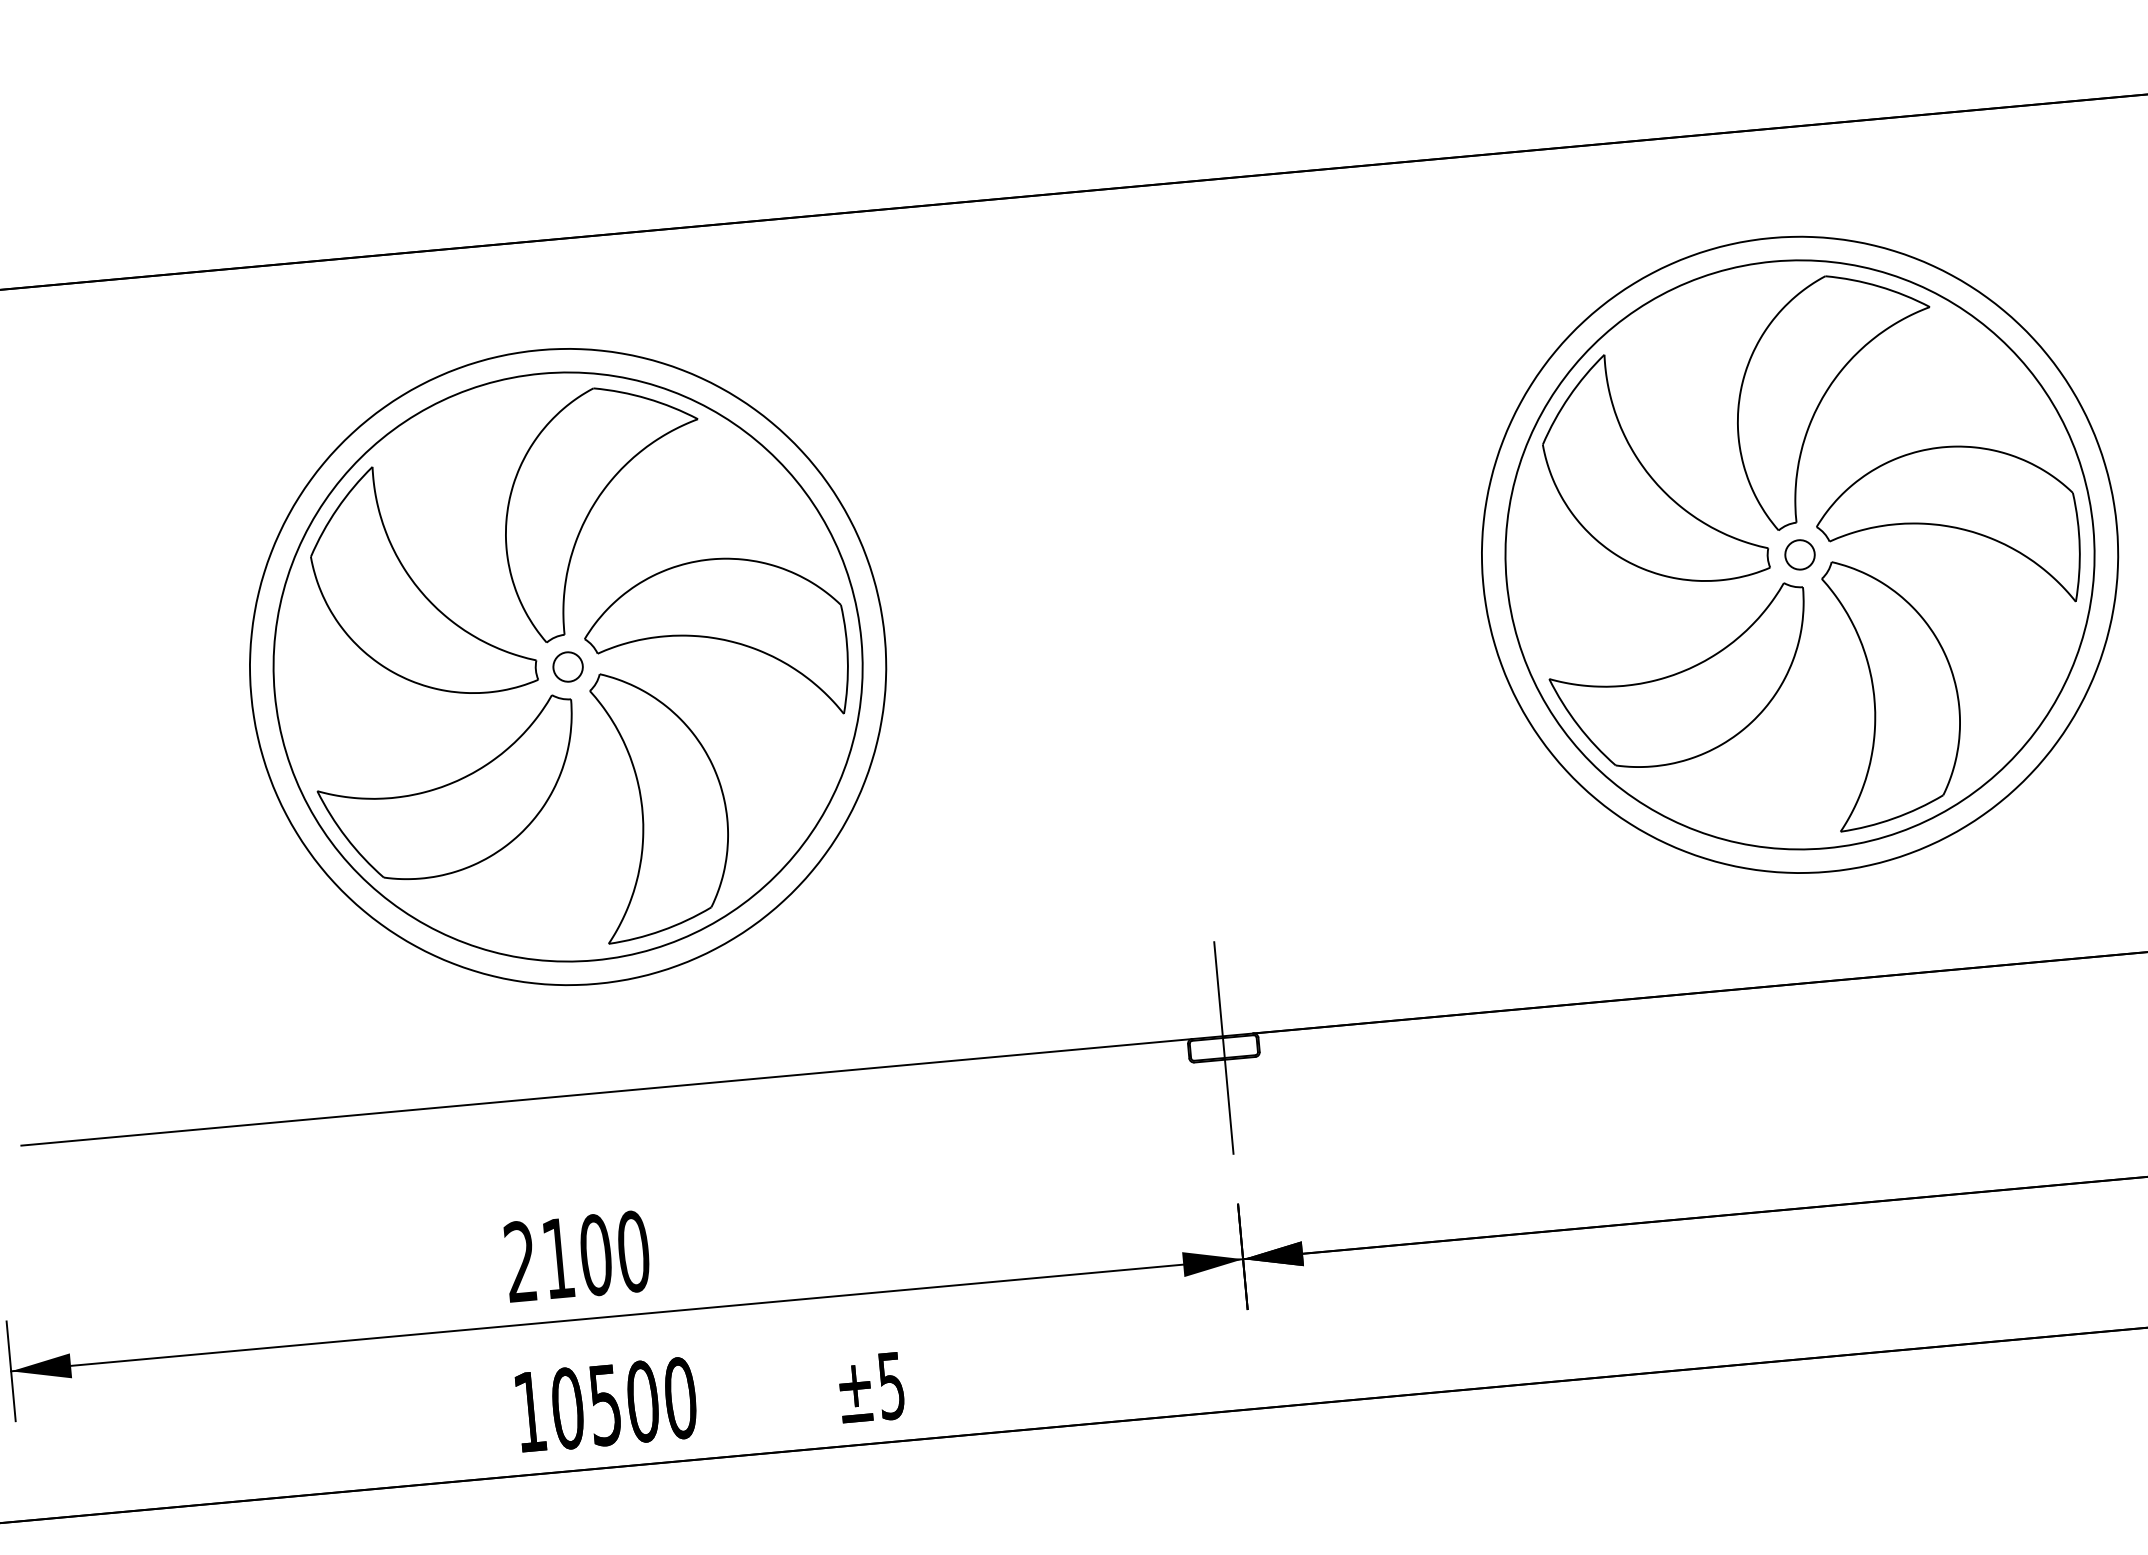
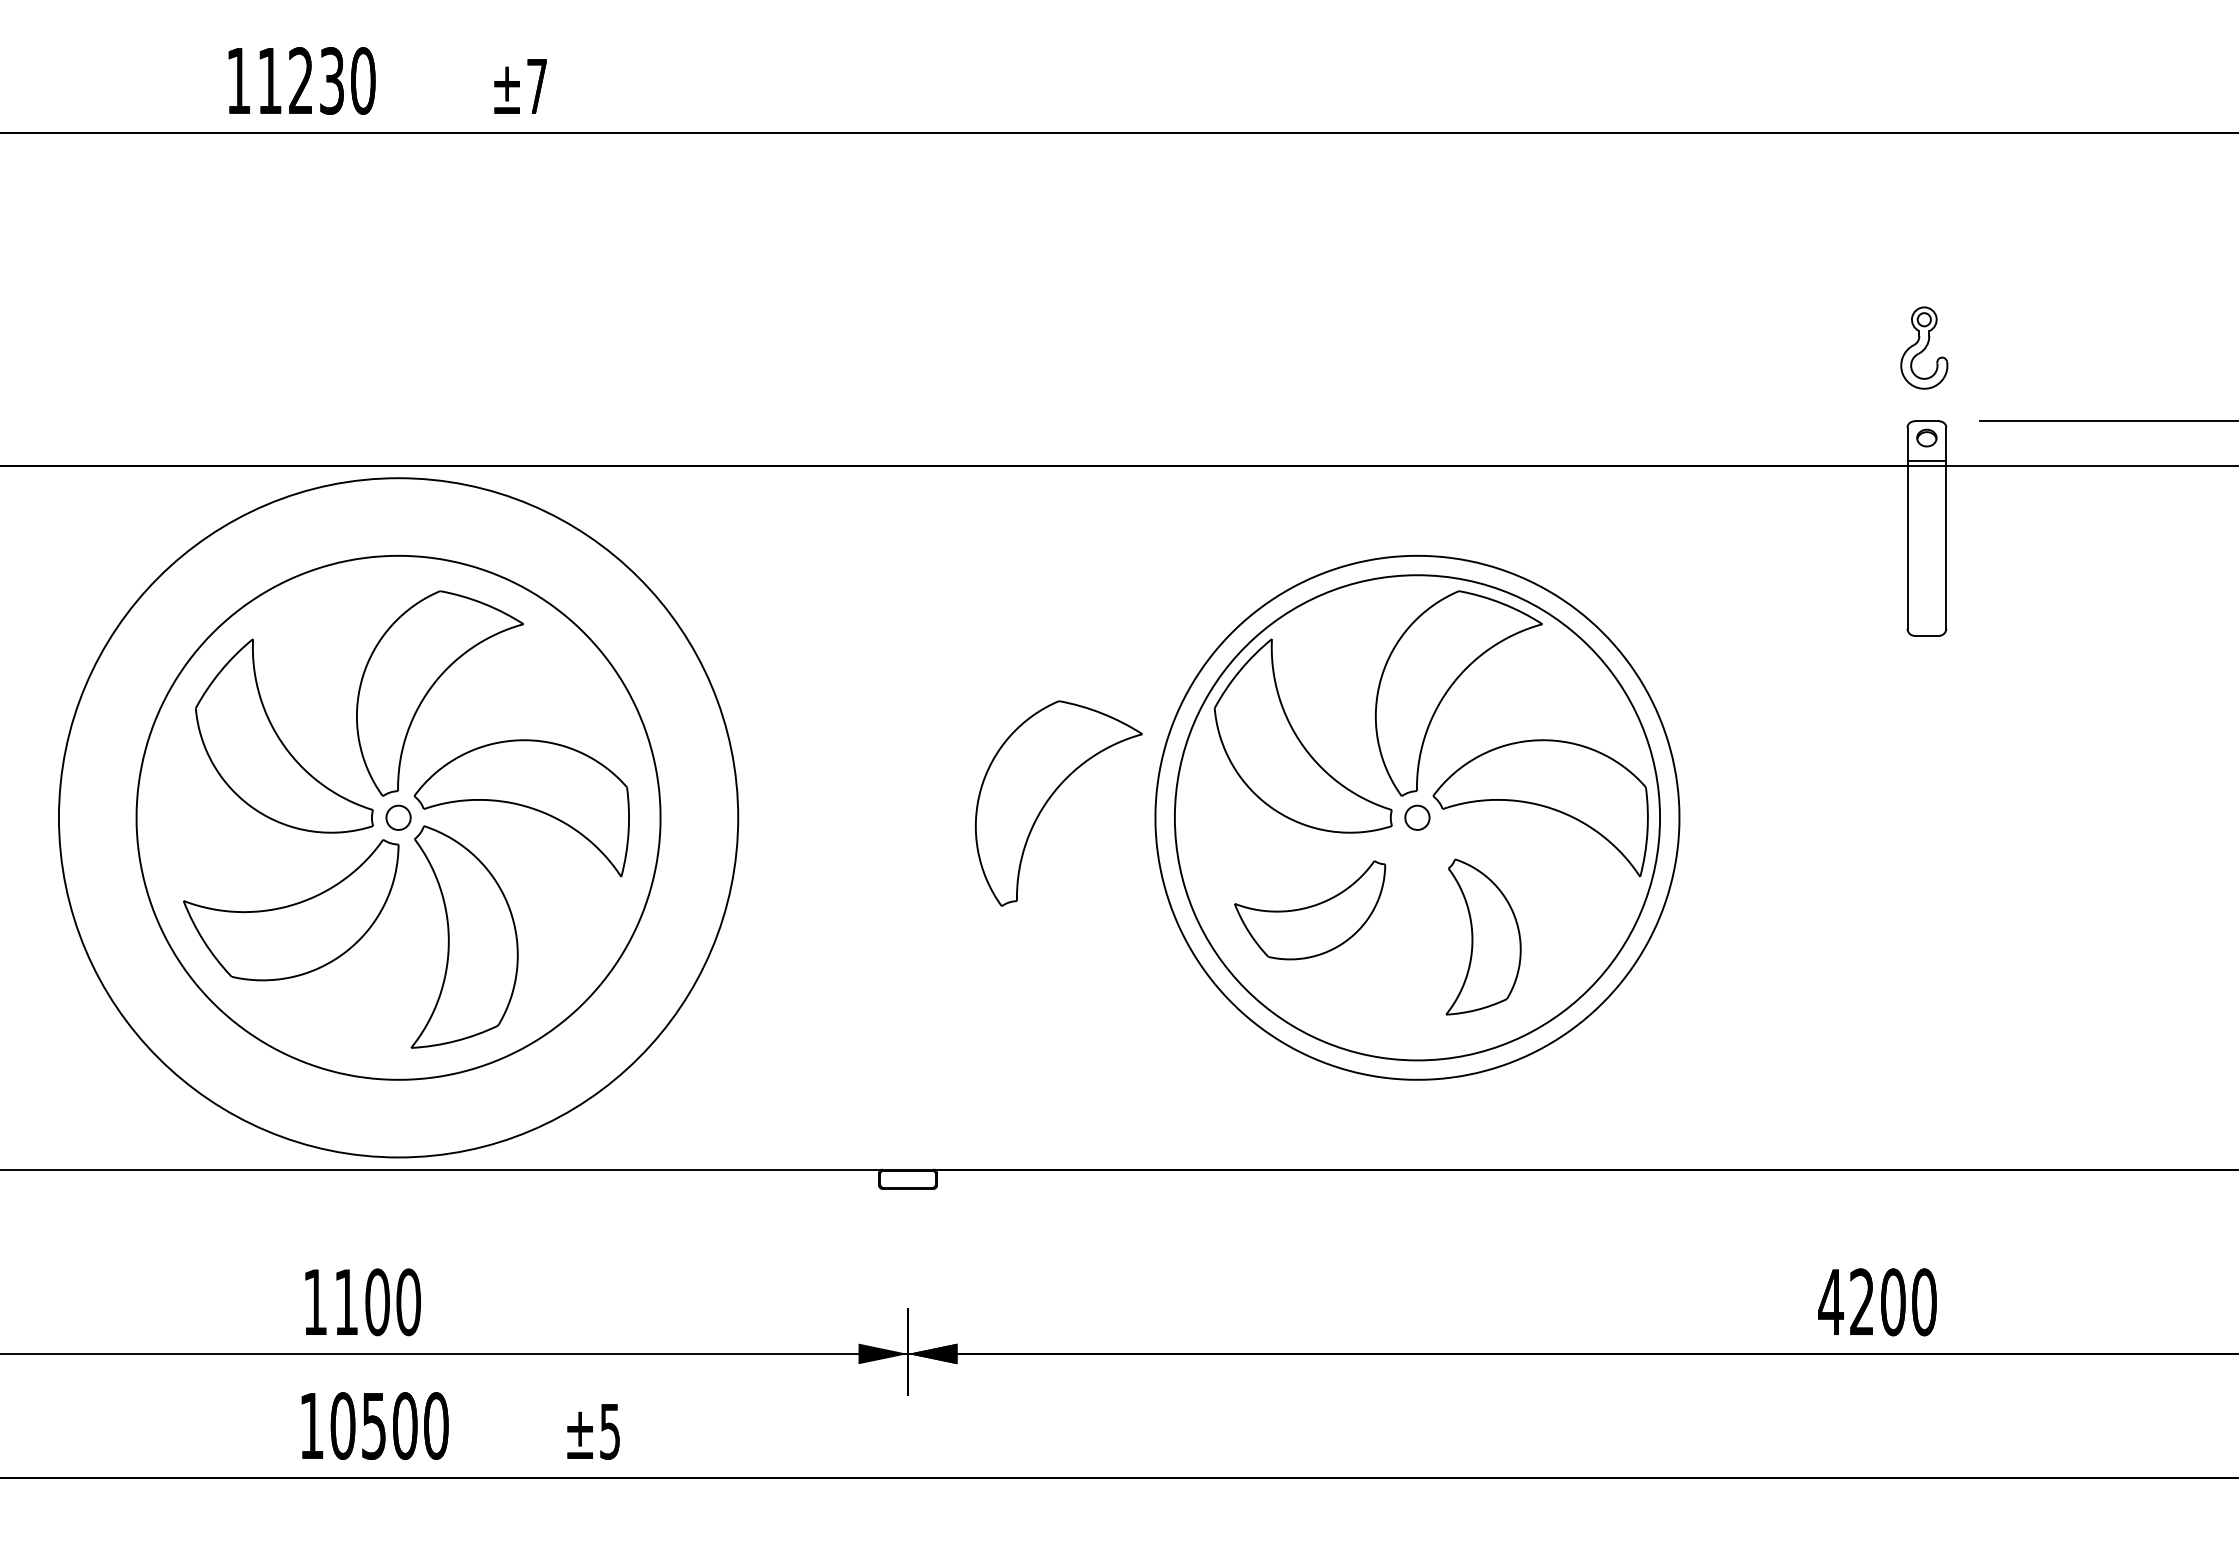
part: (1355, 570) -> (1051, 797), added
circle: (567, 666) -> (398, 817), size x1.4
part: (1679, 678) -> (1309, 910), size x0.7
part: (1892, 691) -> (1483, 936), size x0.7
line: (1224, 1048) -> (908, 1179), removed
text: (519, 1261) -> (314, 1301), 2100 -> 1100

